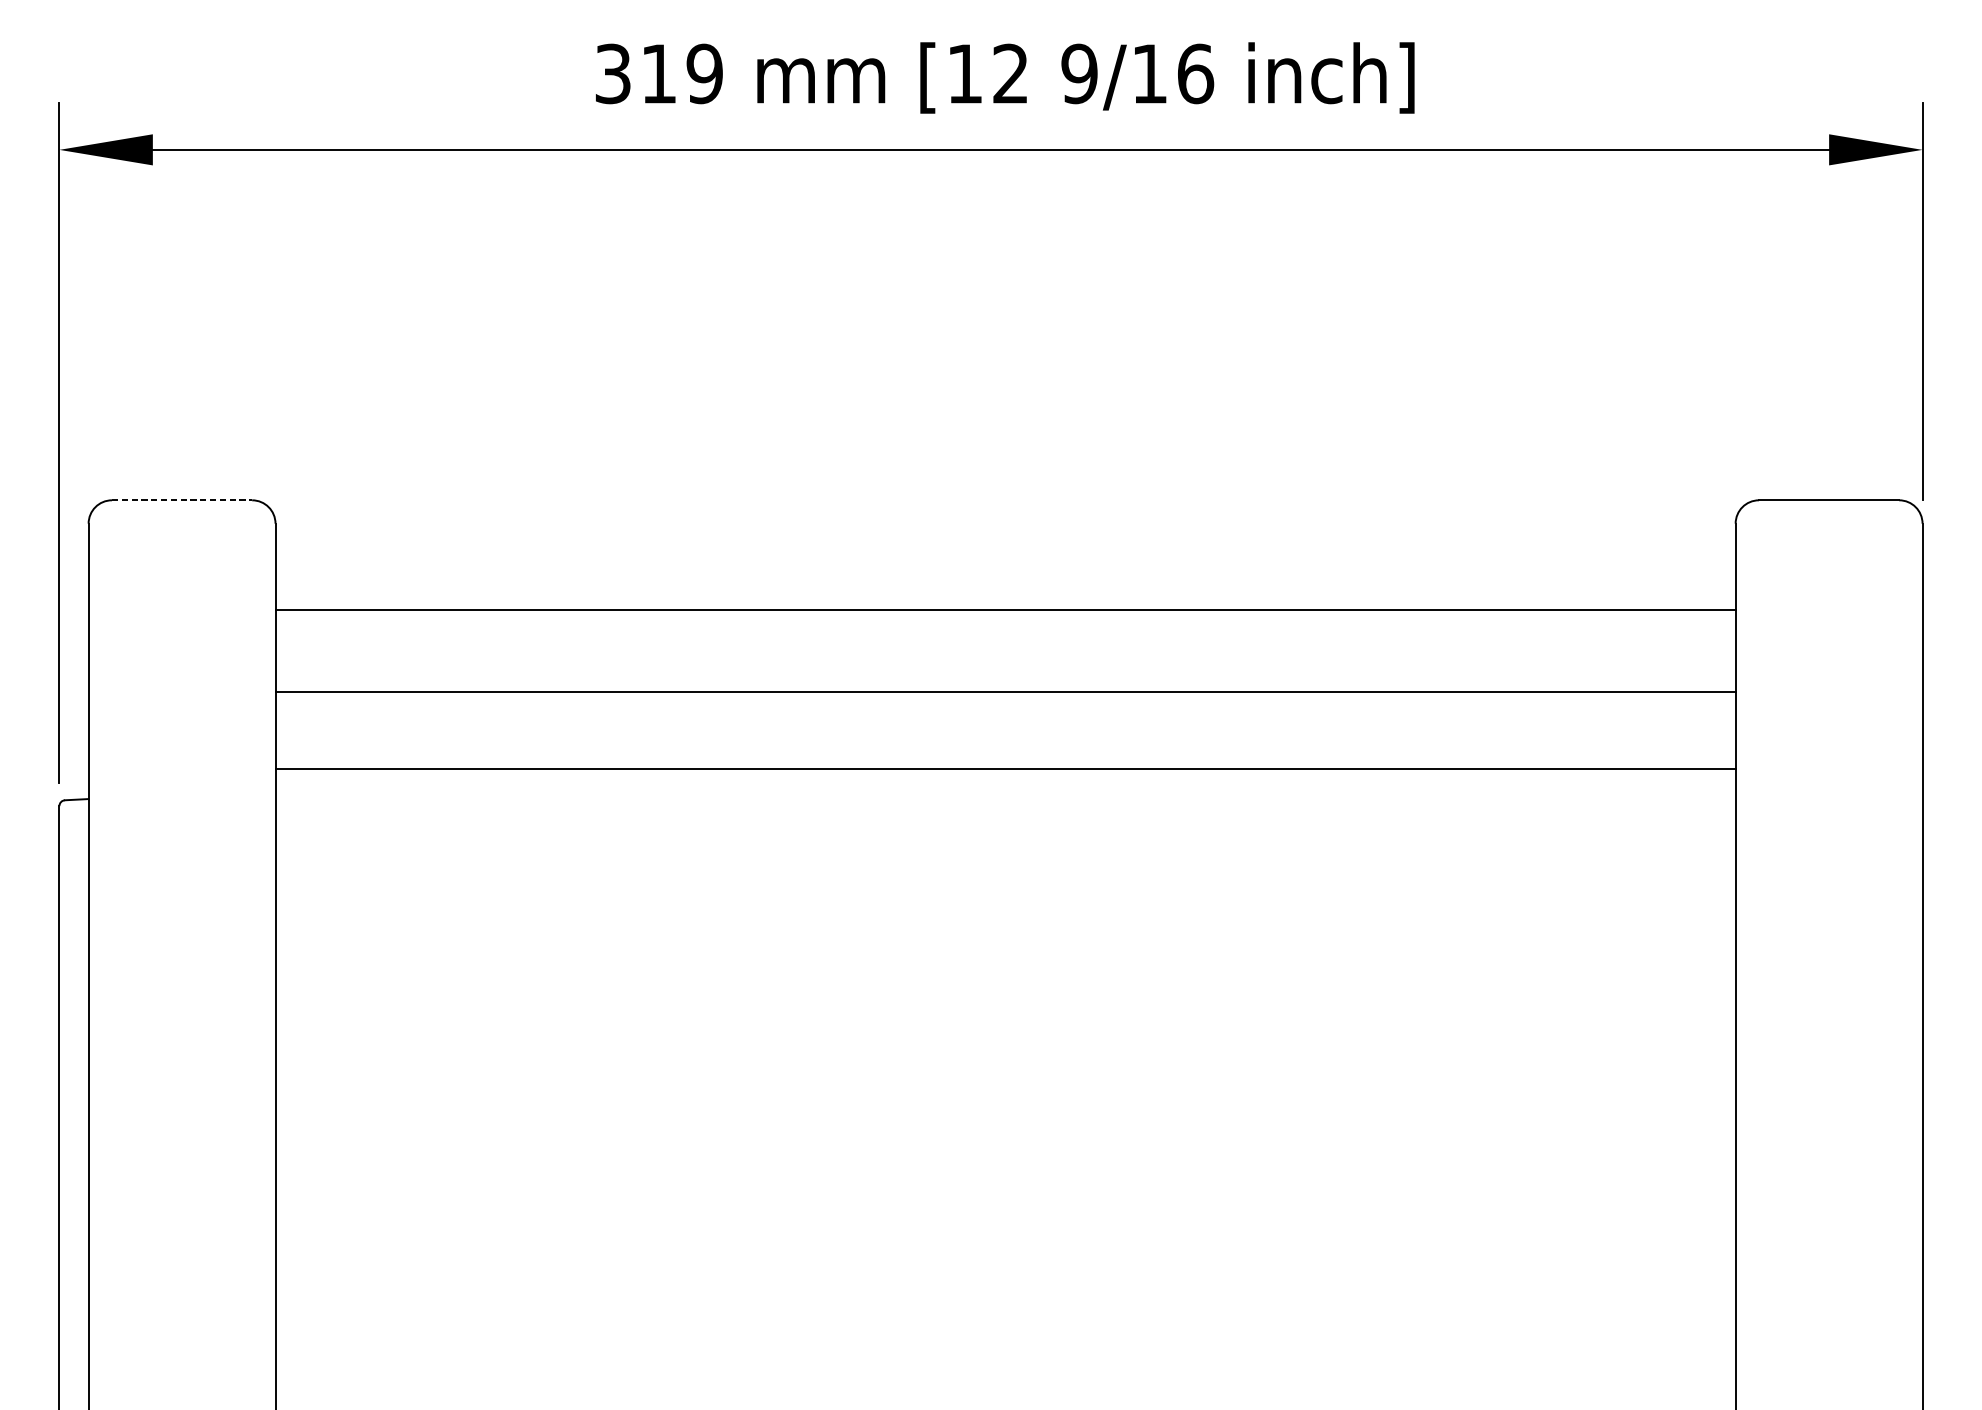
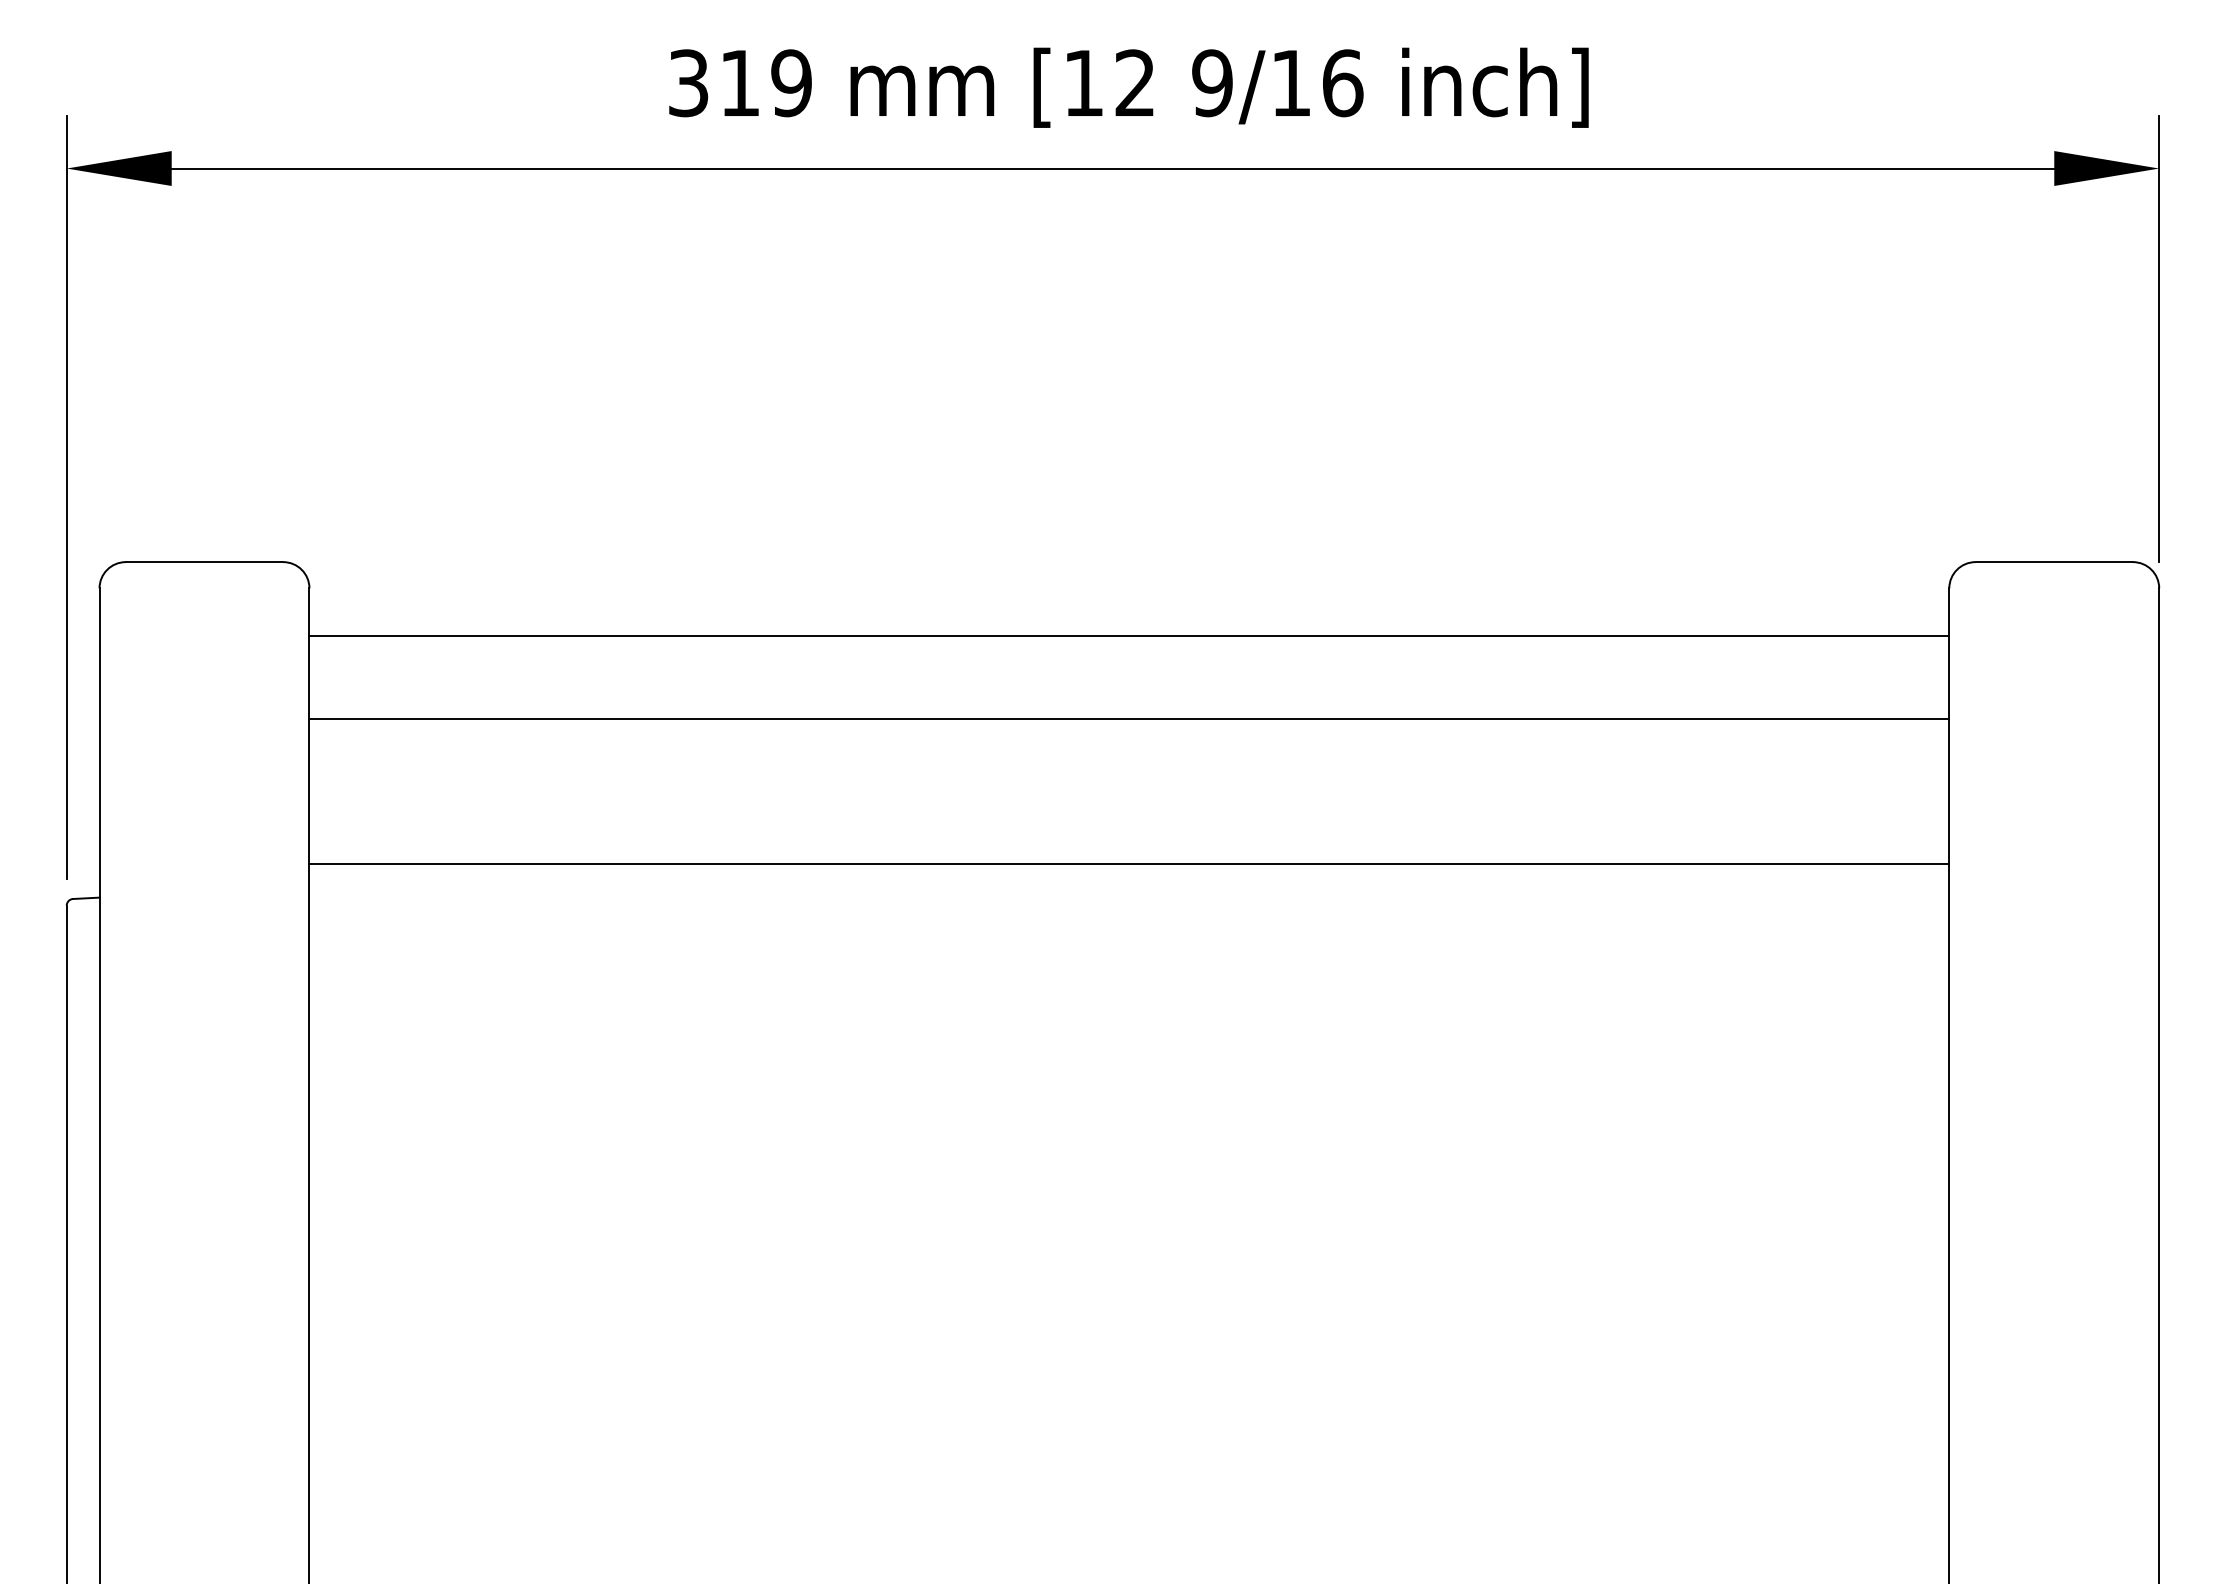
line: (182, 500) -> (204, 562), dashed -> solid
line: (1005, 610) -> (1129, 635), moved
line: (1005, 692) -> (1129, 719), moved

